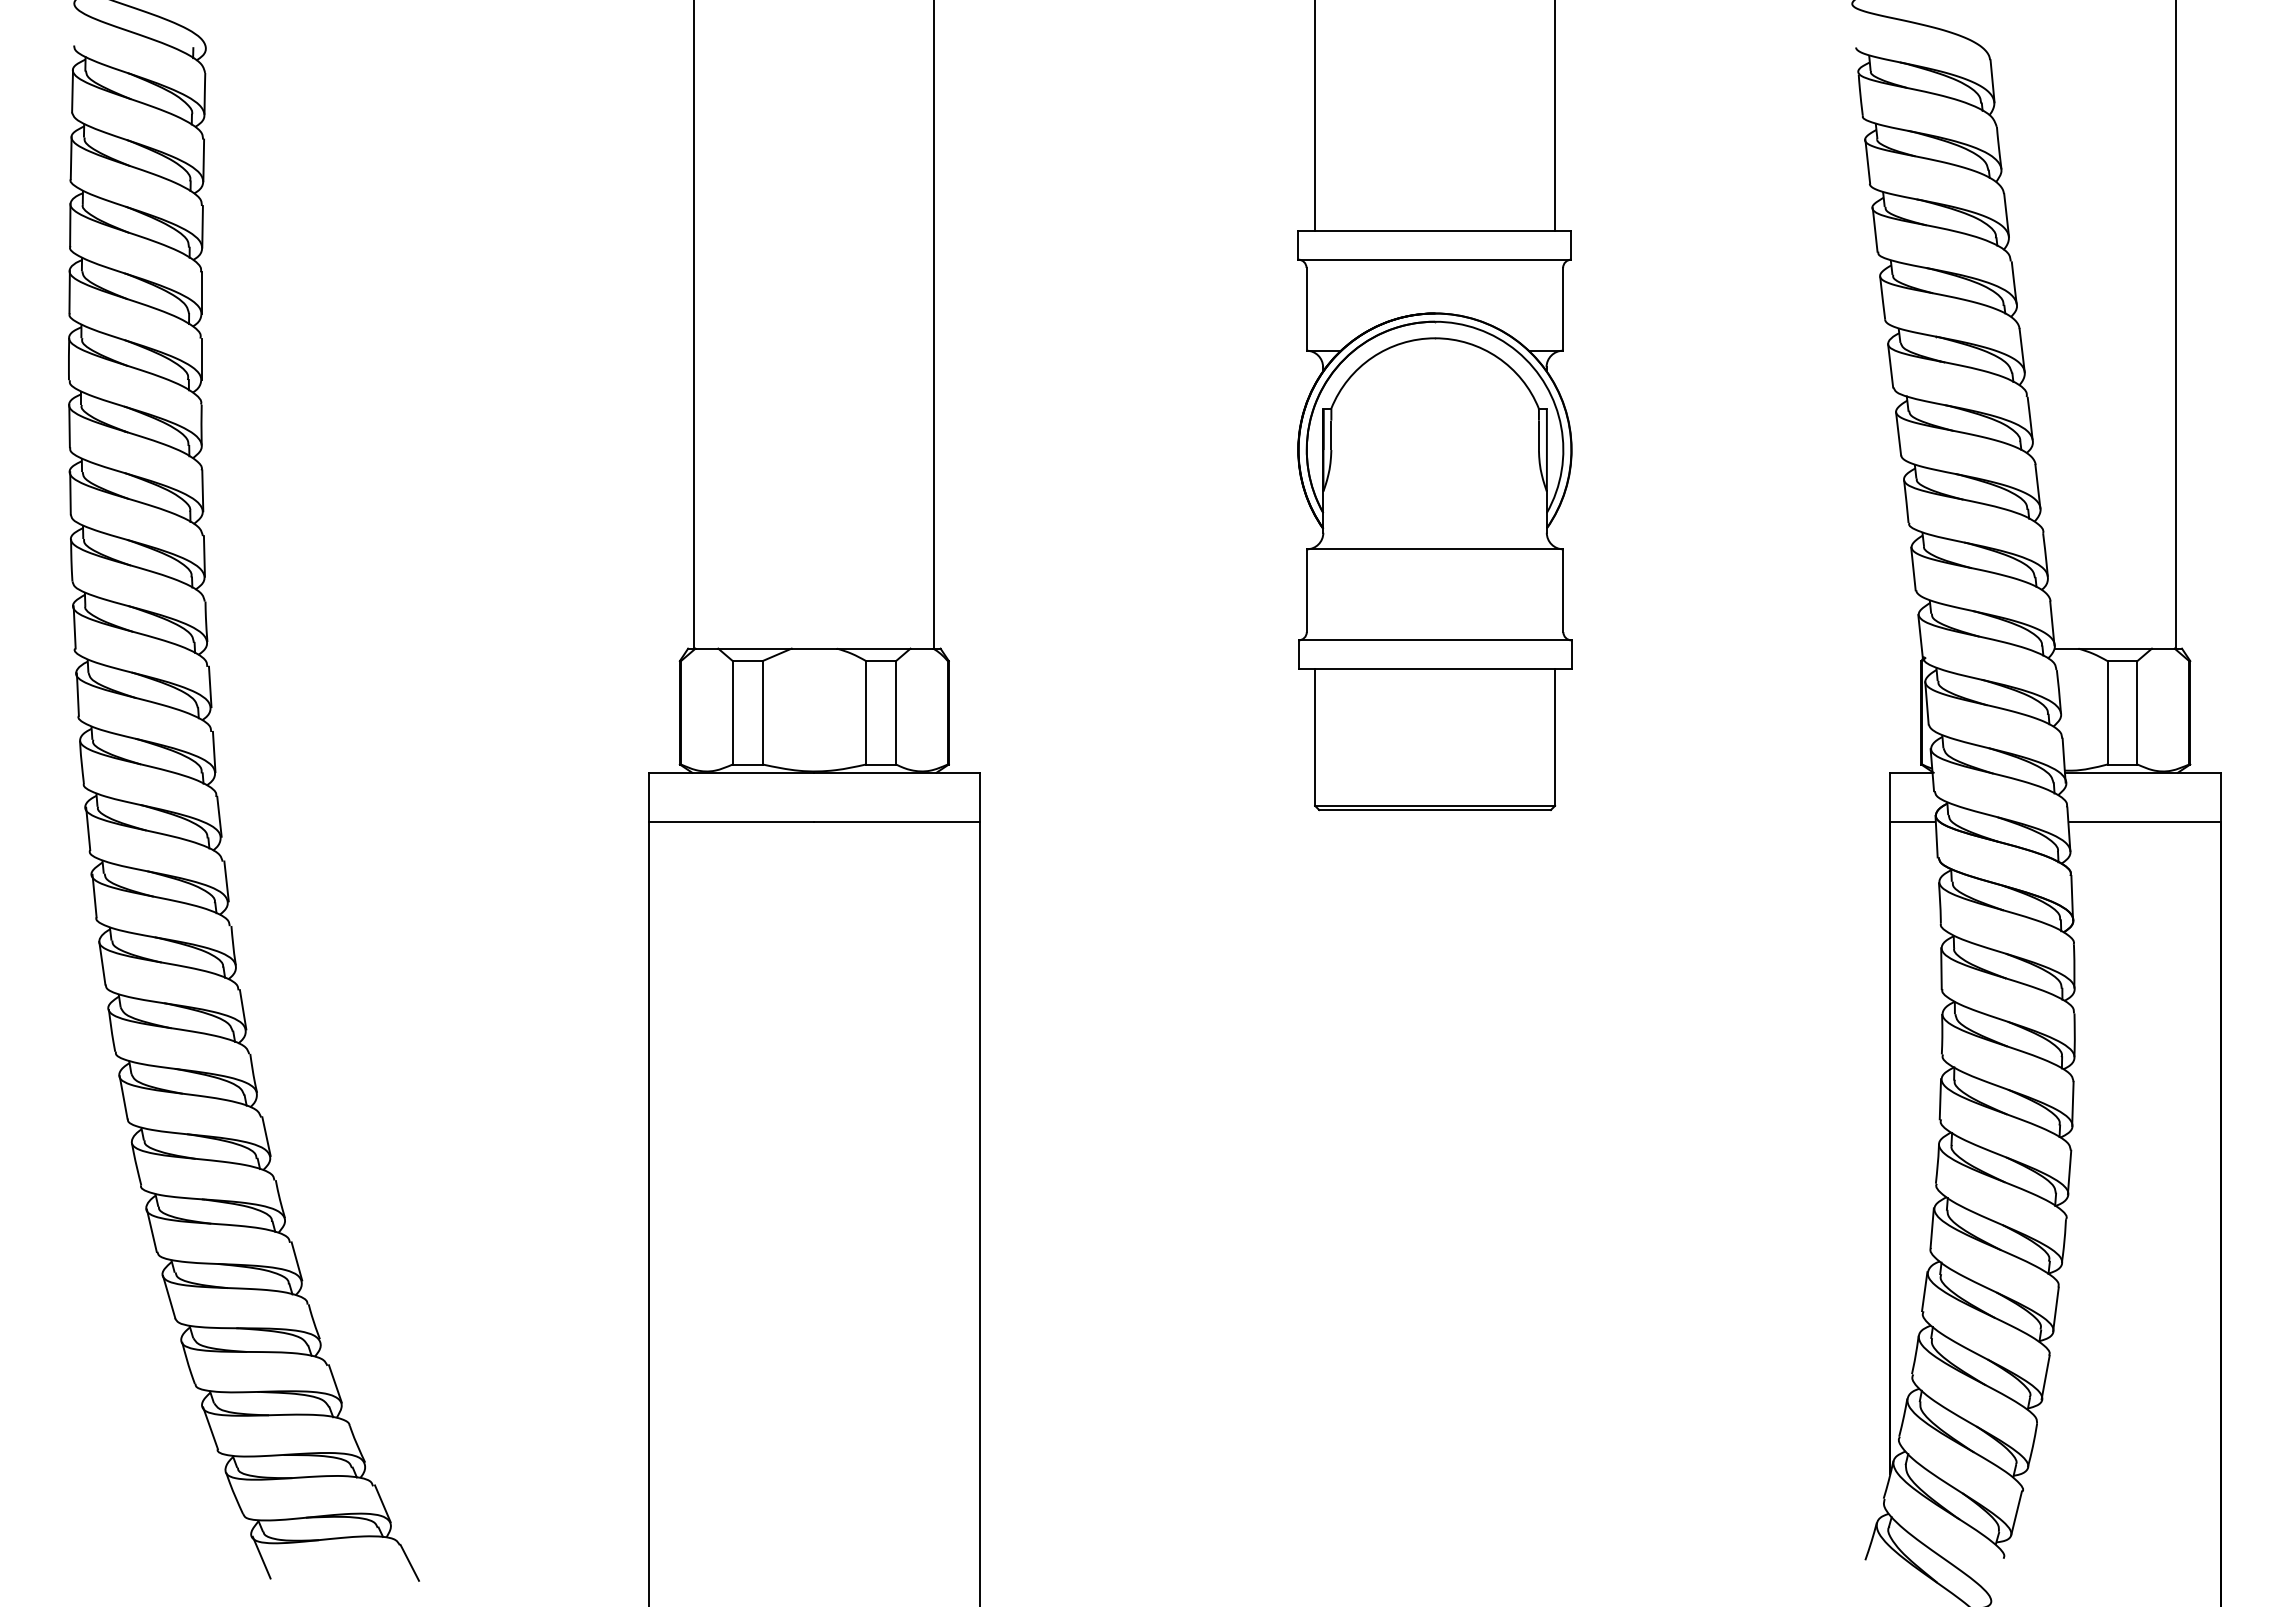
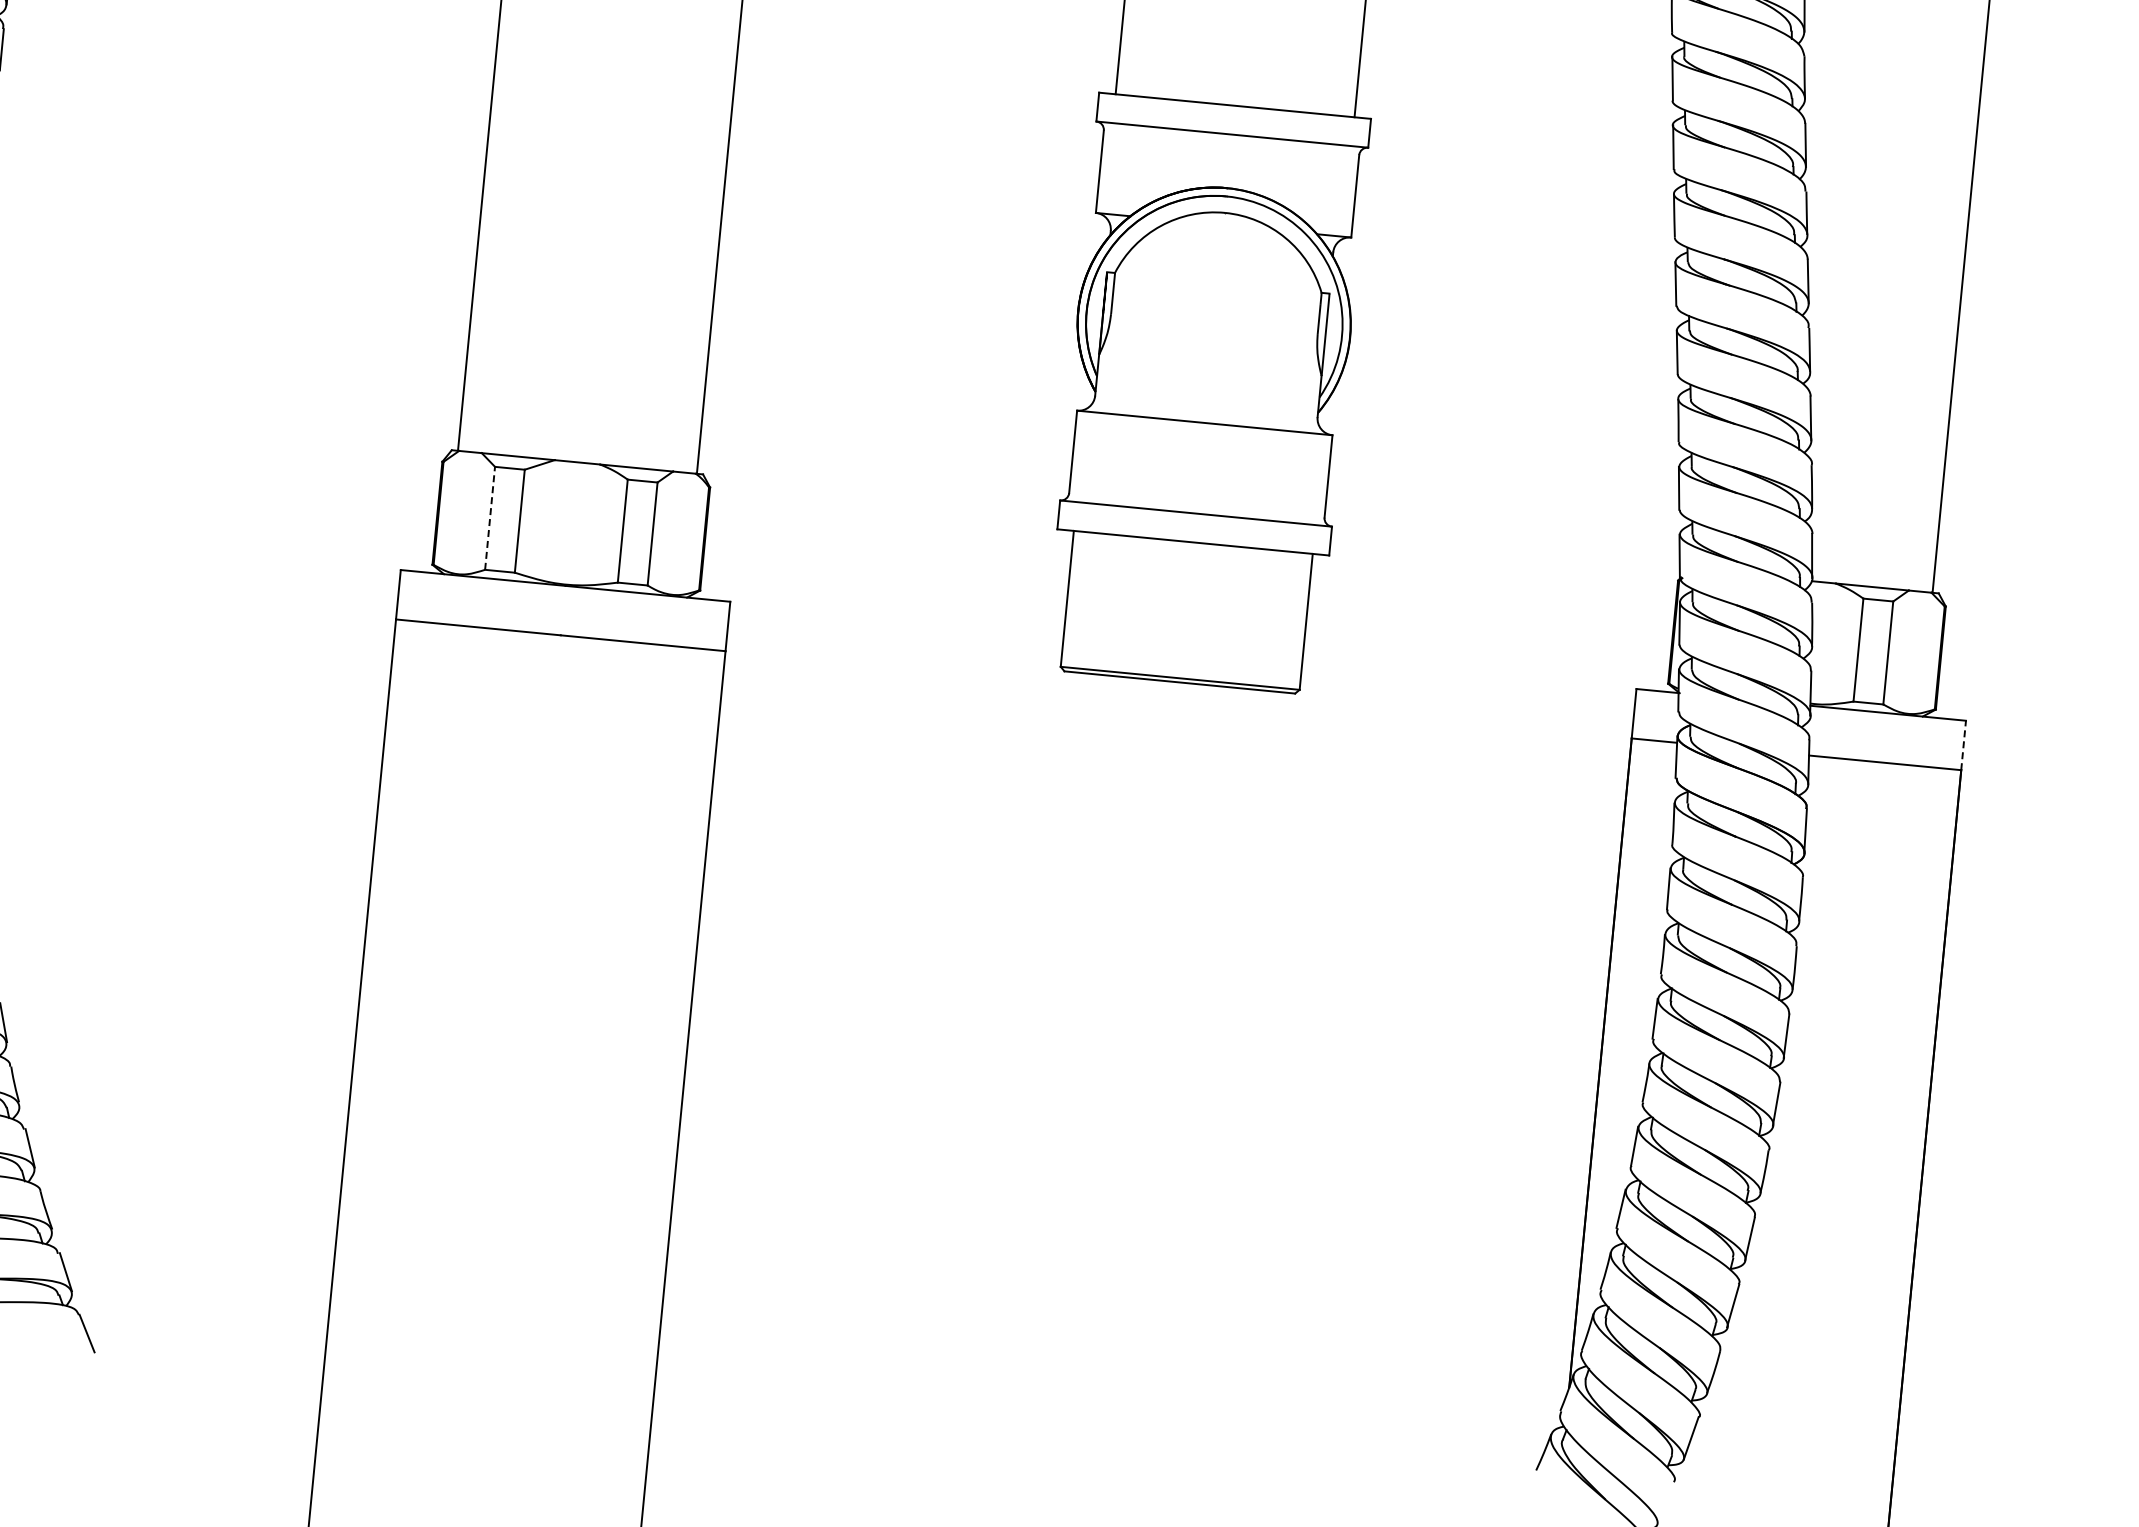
line: (732, 712) -> (489, 518), solid -> dashed
line: (2221, 797) -> (1963, 745), solid -> dashed

